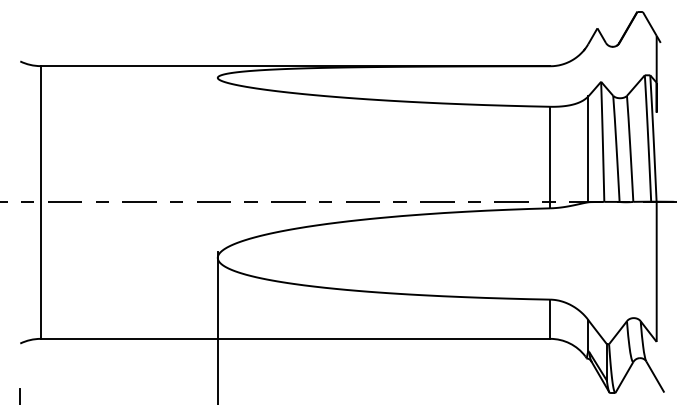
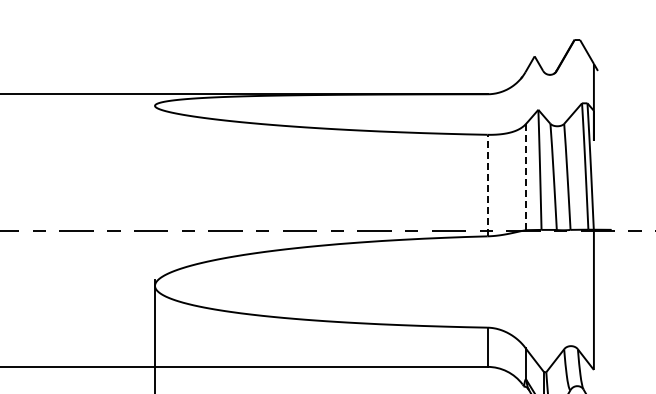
line: (588, 149) -> (525, 177), solid -> dashed
line: (550, 157) -> (487, 185), solid -> dashed

